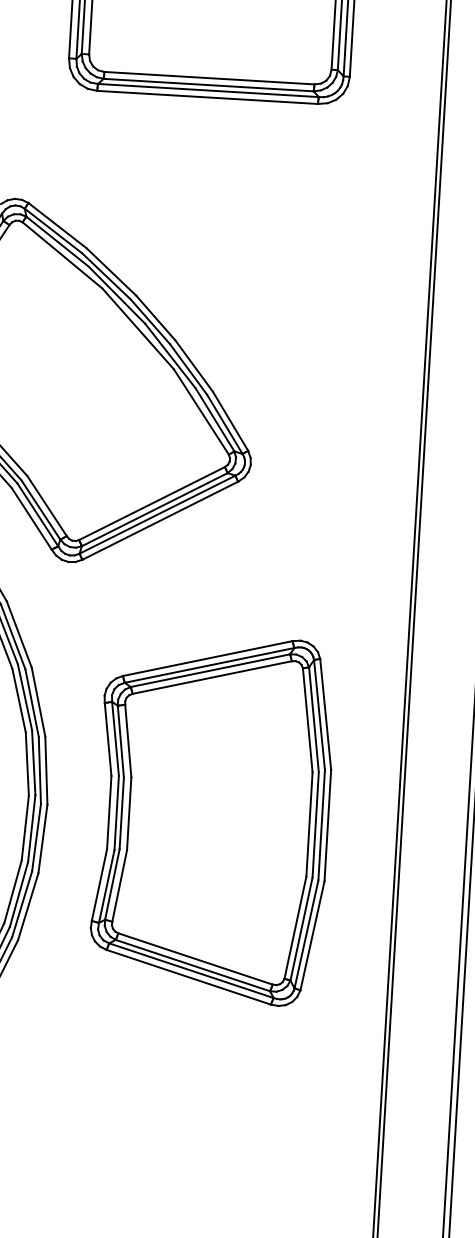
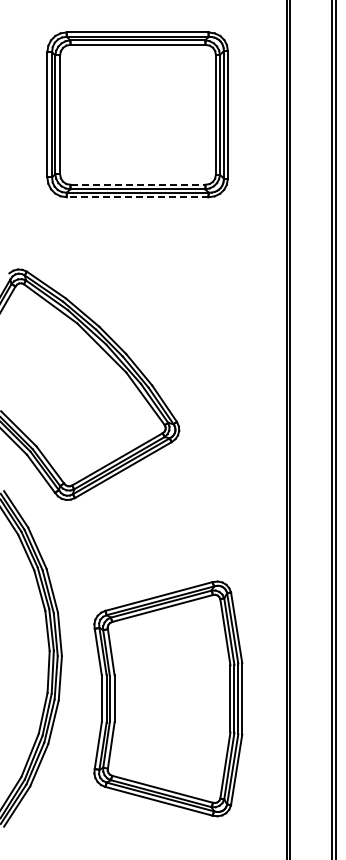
line: (210, 77) -> (138, 184), solid -> dashed
line: (207, 97) -> (137, 197), solid -> dashed
part: (213, 818) -> (168, 698), moved

